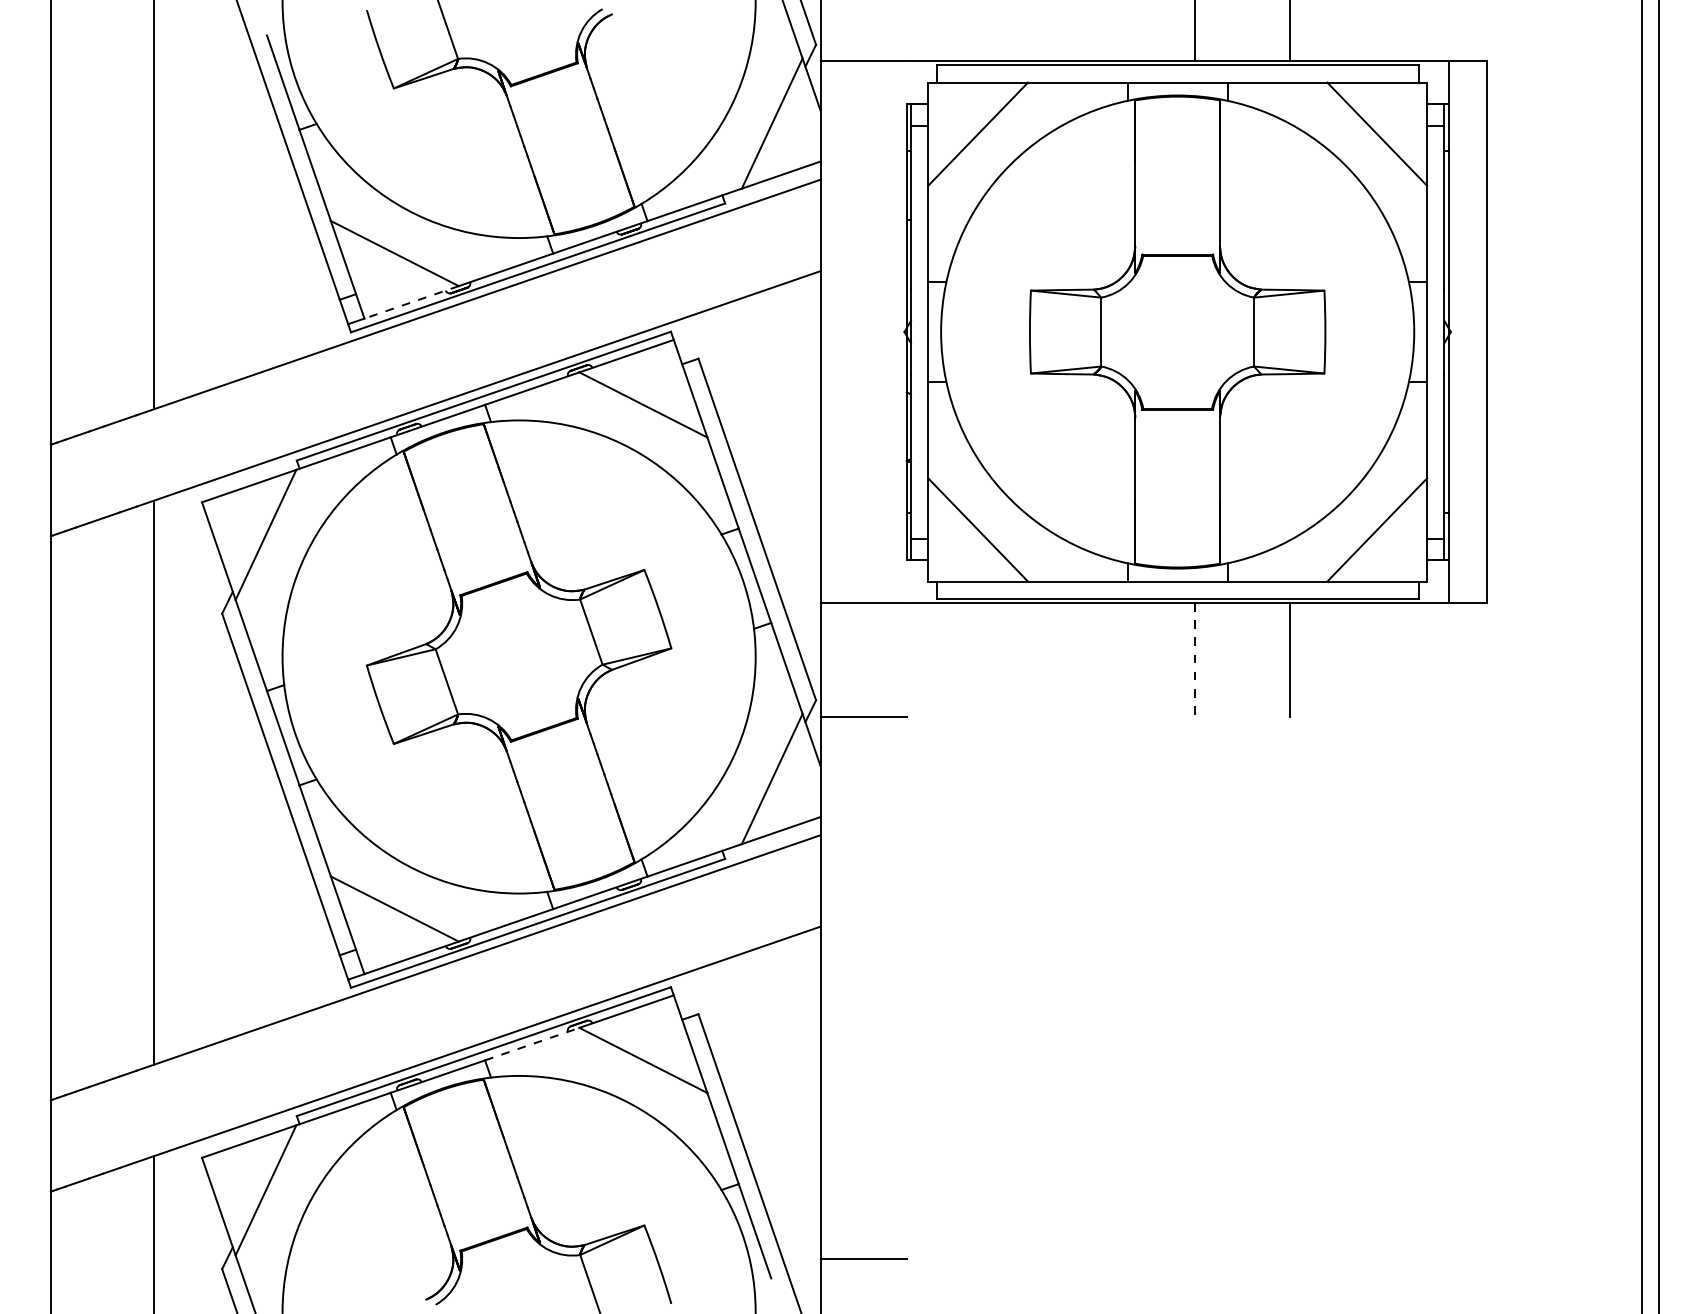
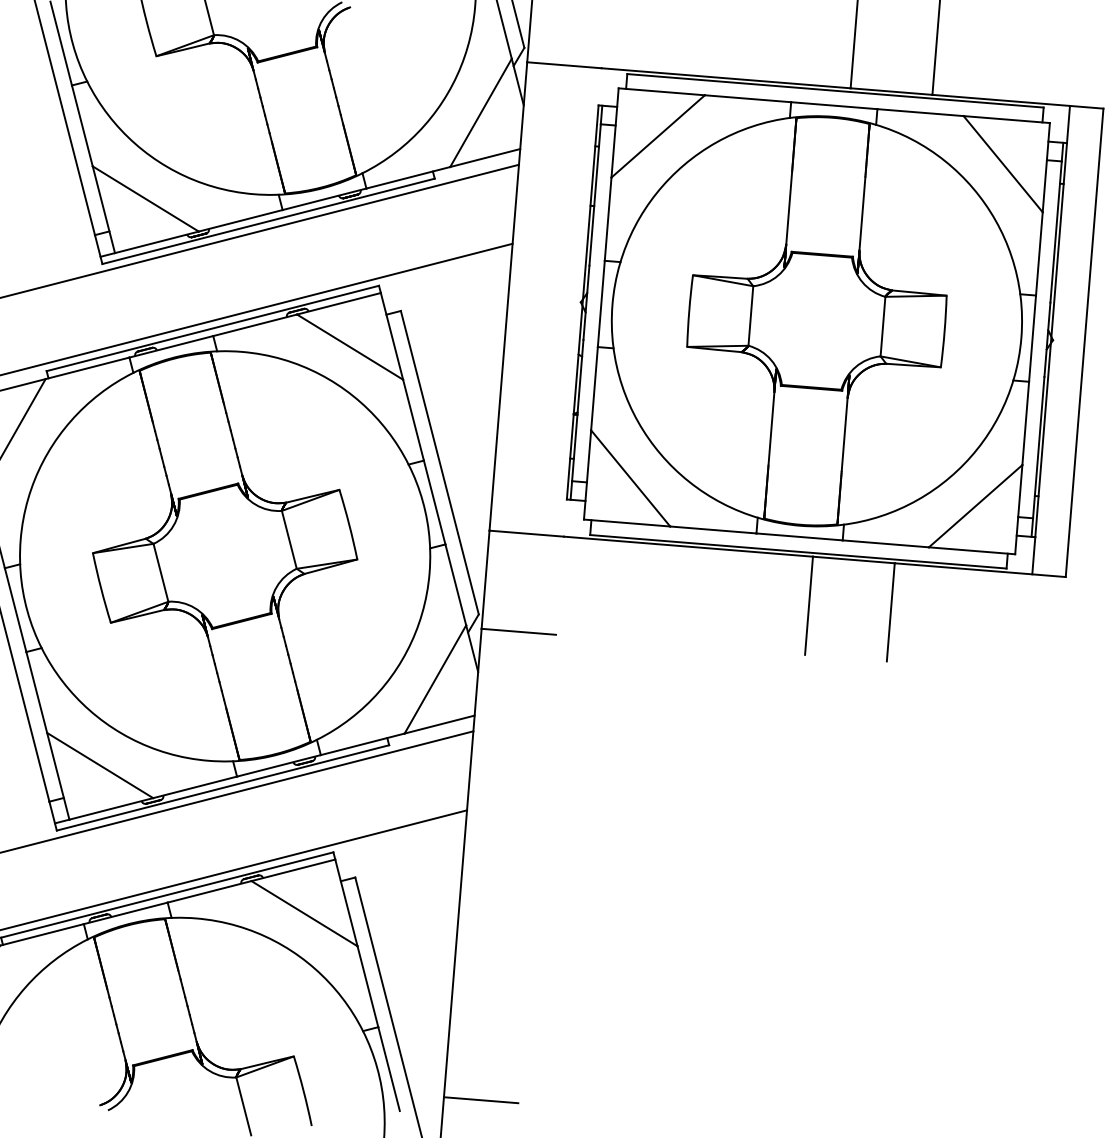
line: (411, 302) -> (156, 242), dashed -> solid
line: (1194, 659) -> (808, 605), dashed -> solid
line: (532, 1044) -> (209, 892), dashed -> solid

